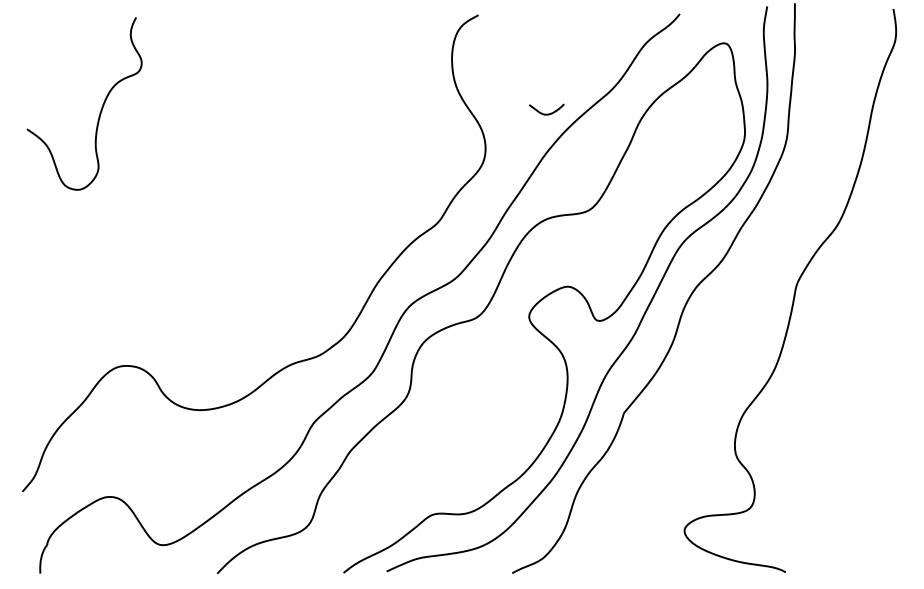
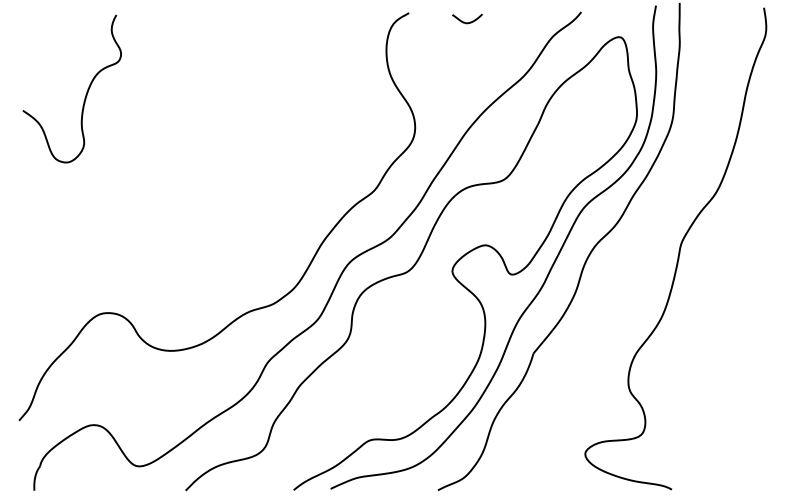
curve: (546, 113) -> (467, 22), moved

